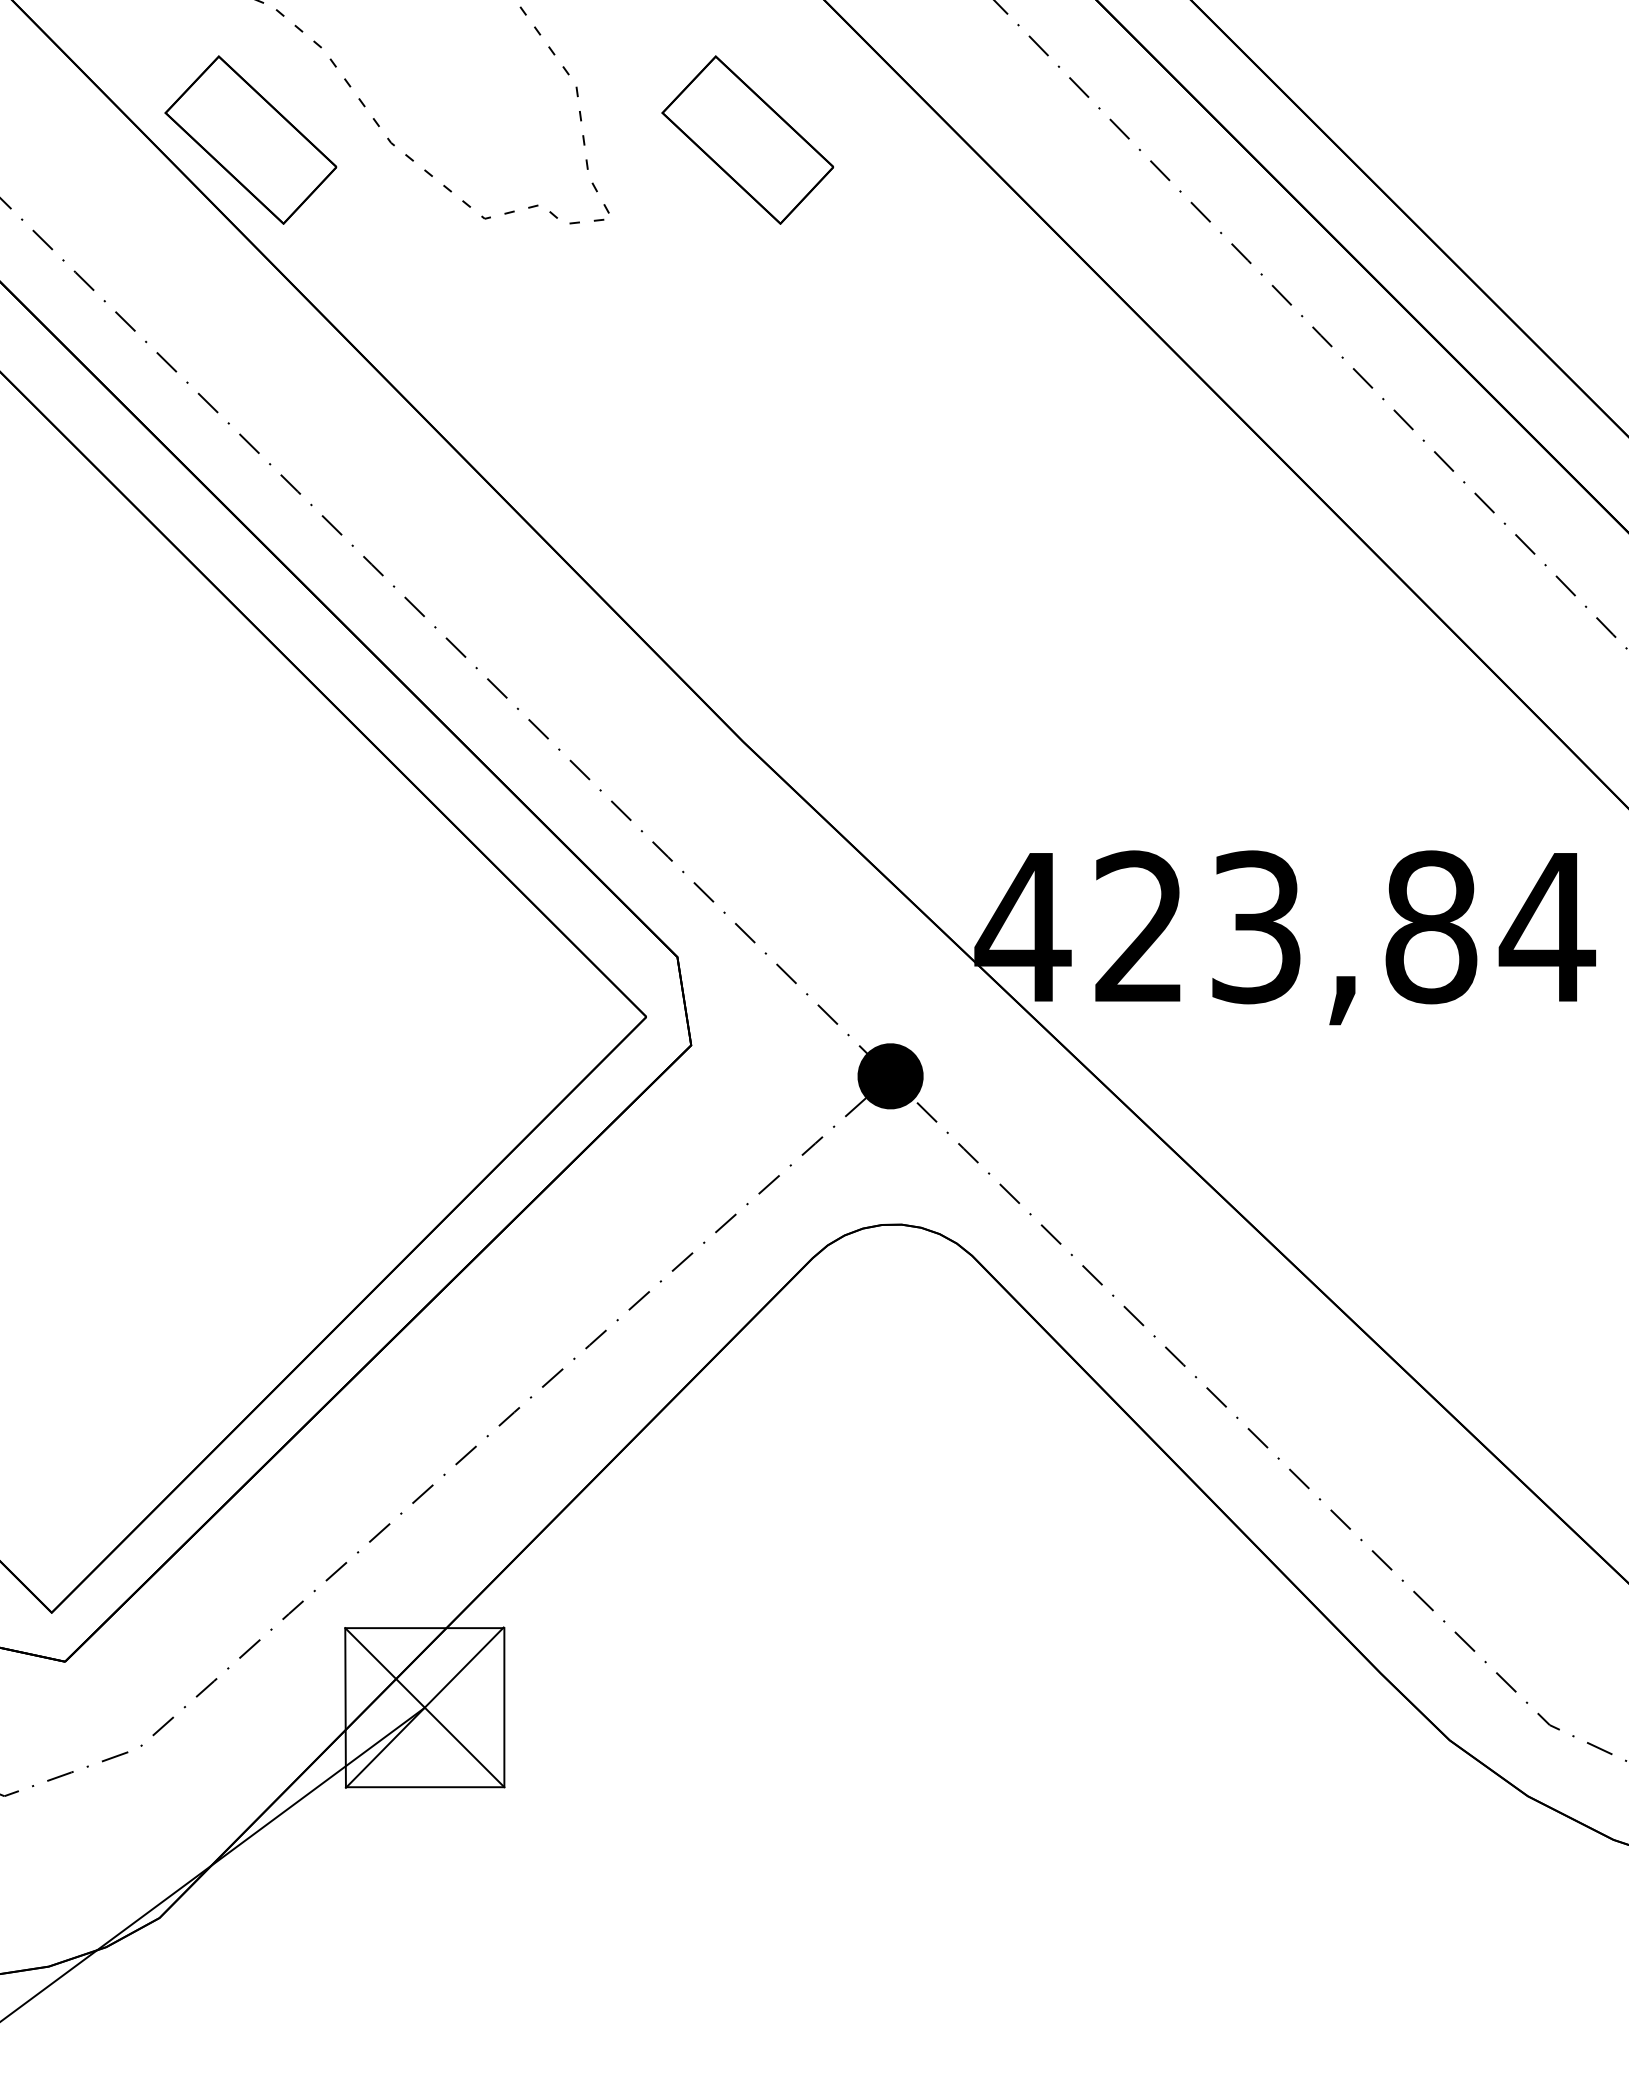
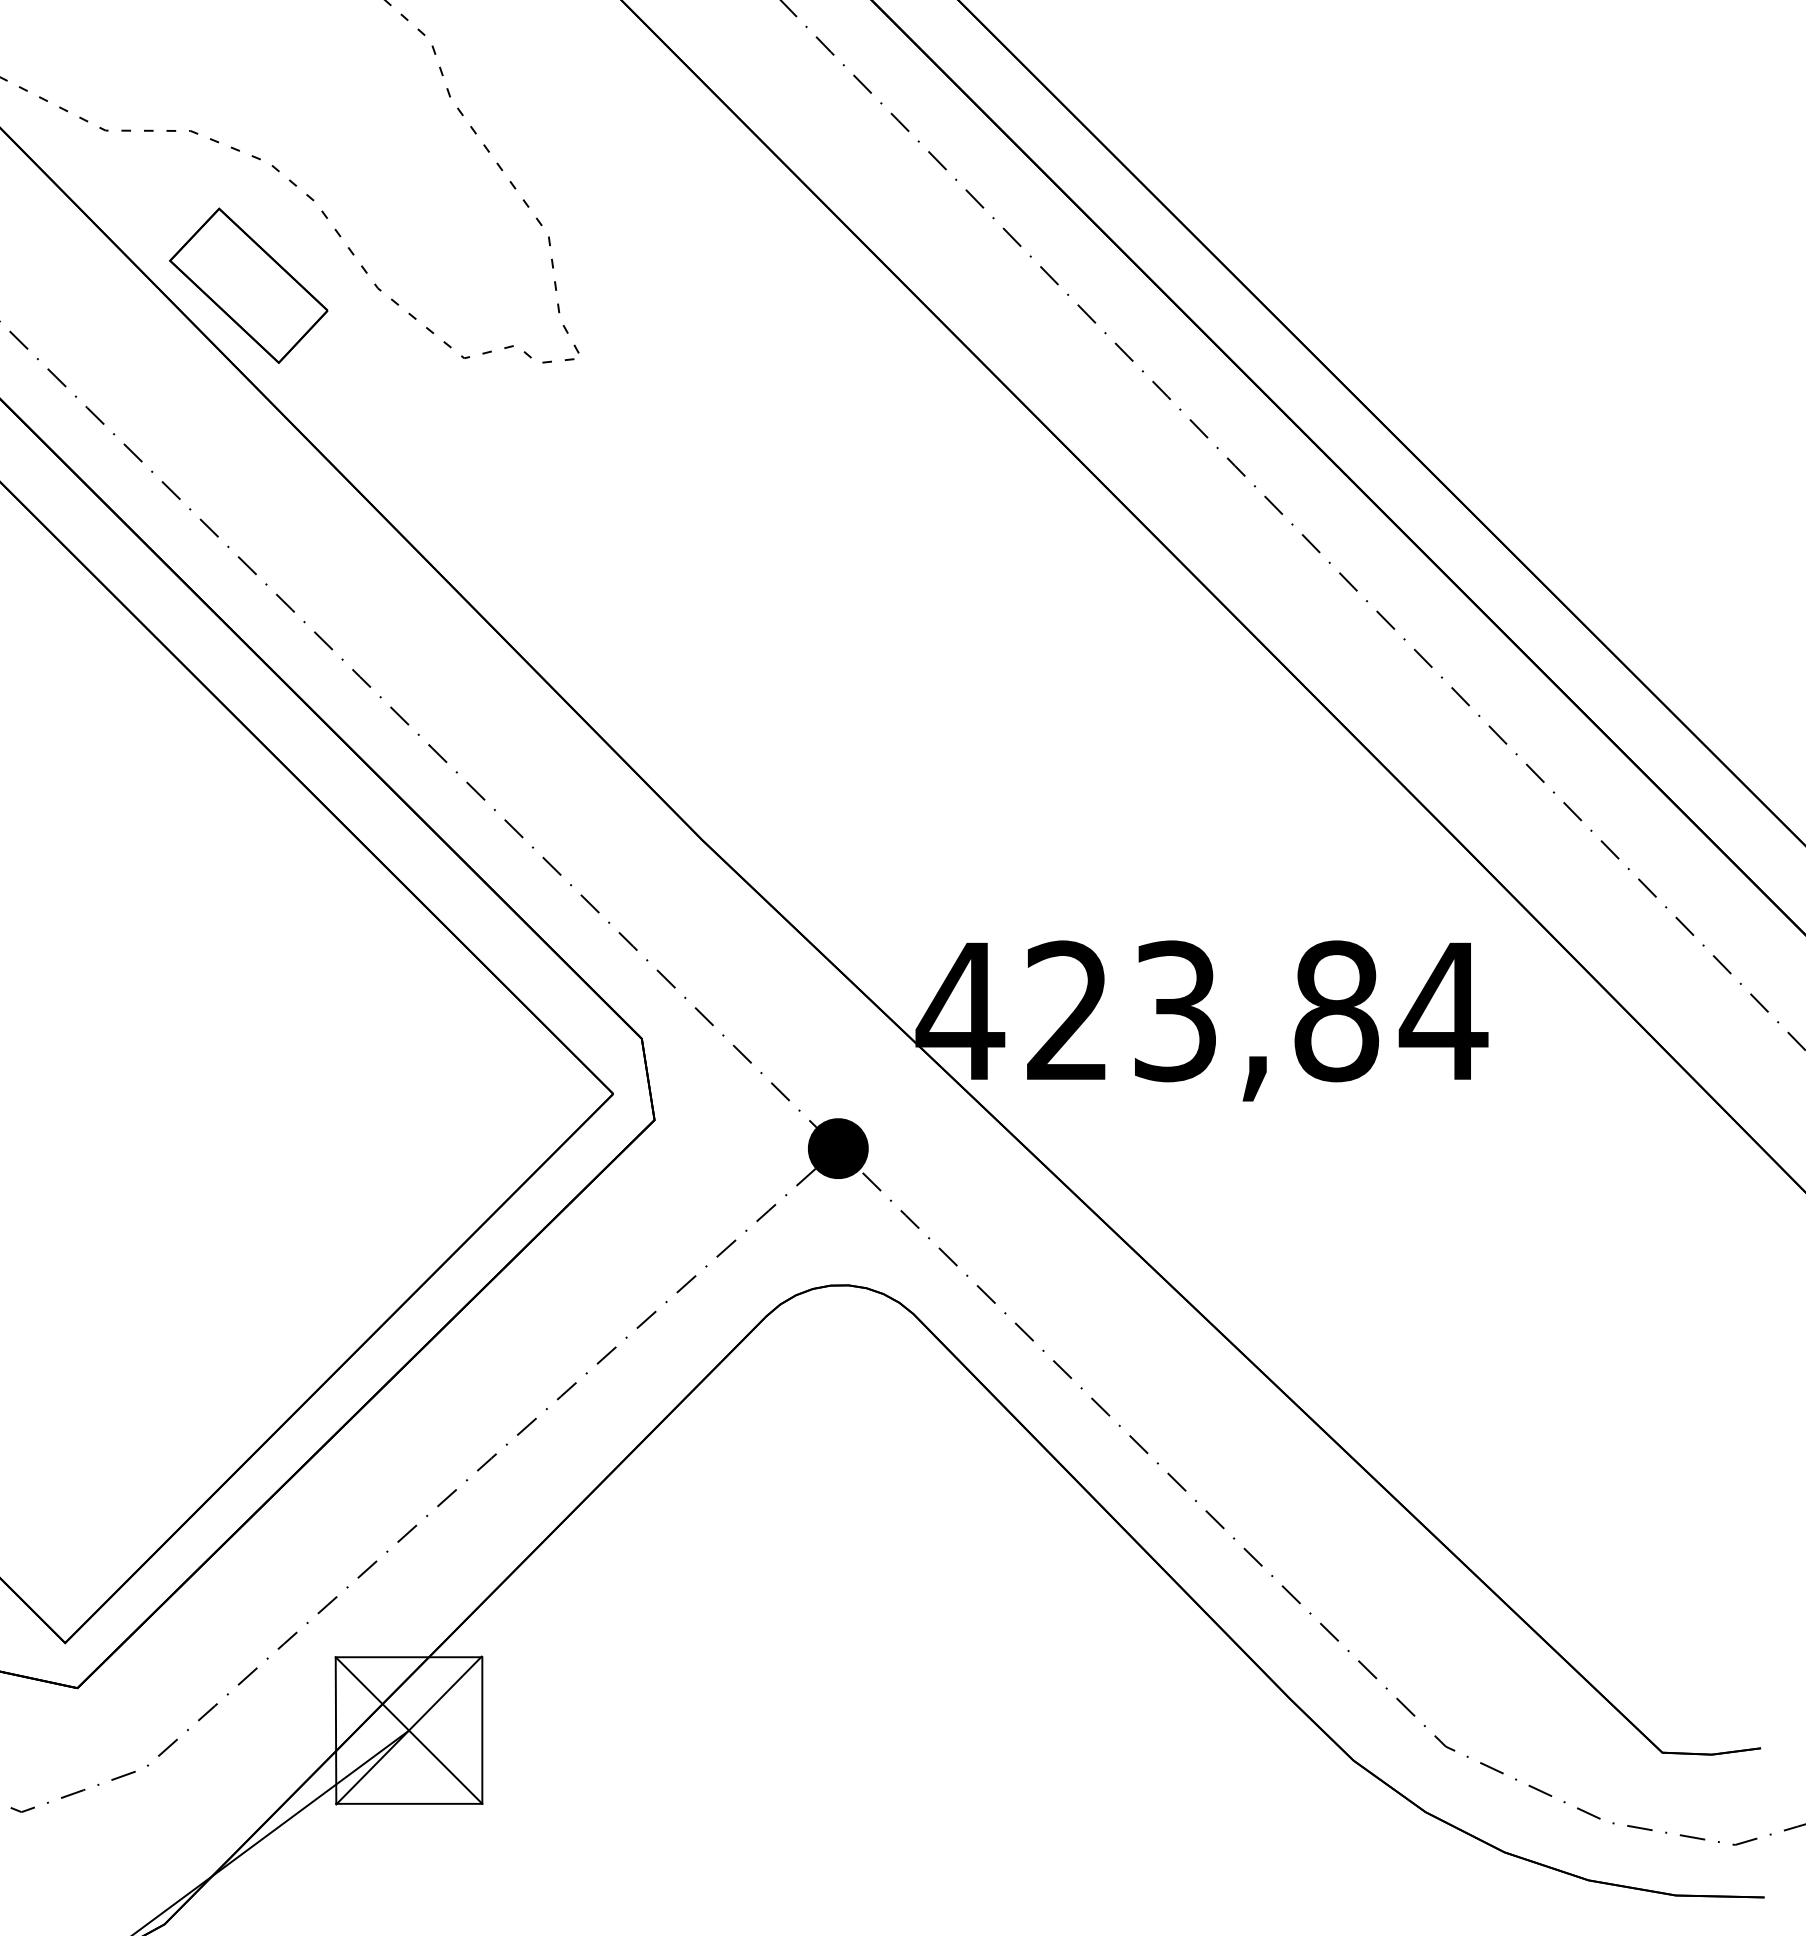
part: (747, 139) -> (706, 285), removed

